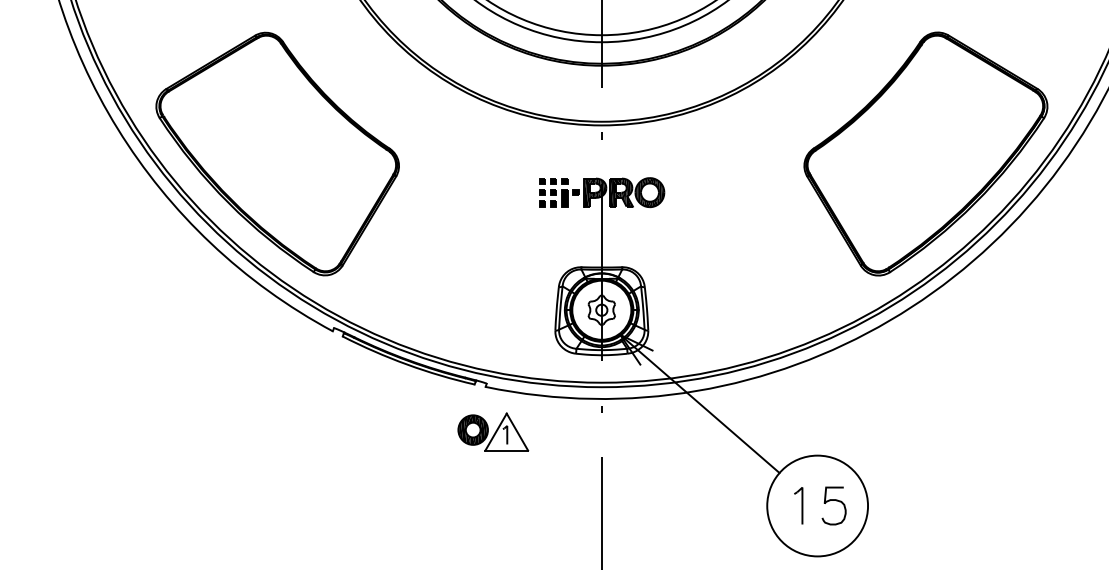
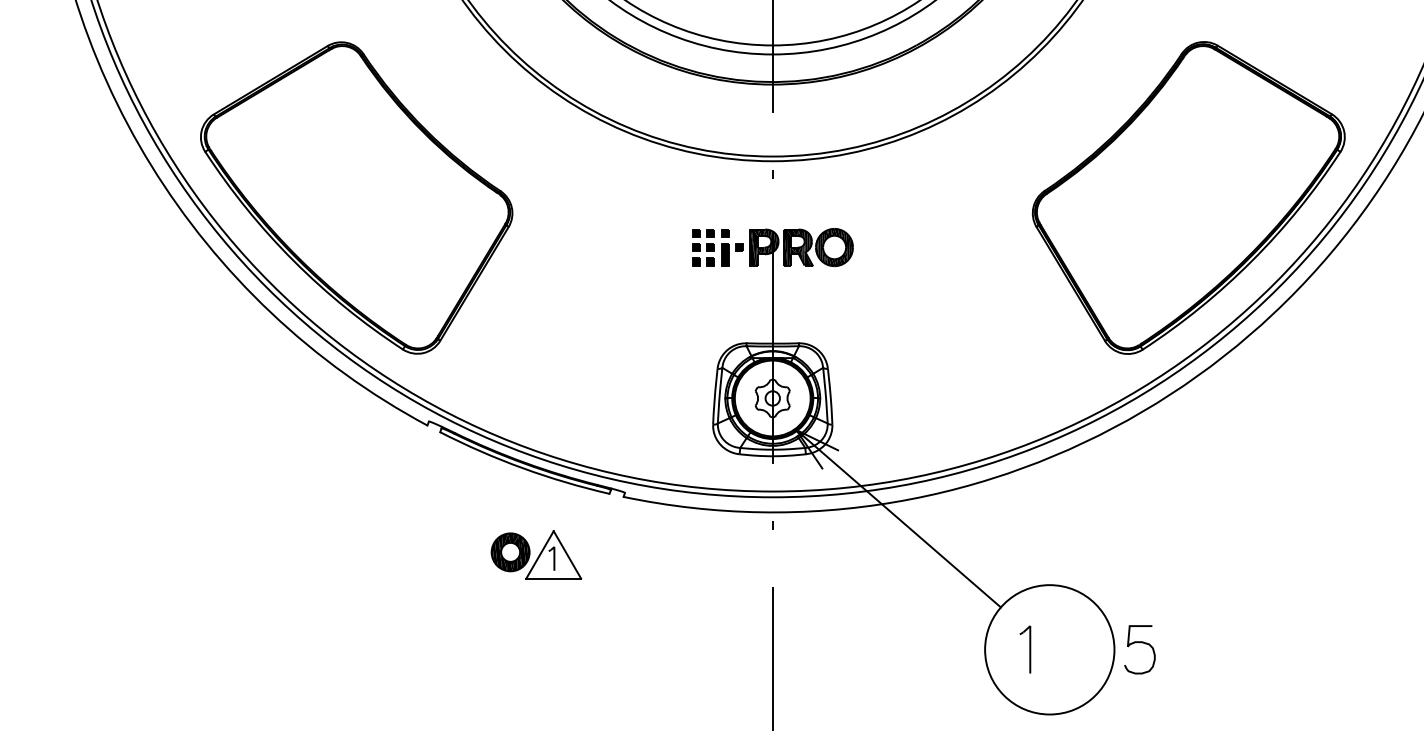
part: (493, 431) -> (536, 554), moved
curve: (833, 501) -> (1139, 643), moved

